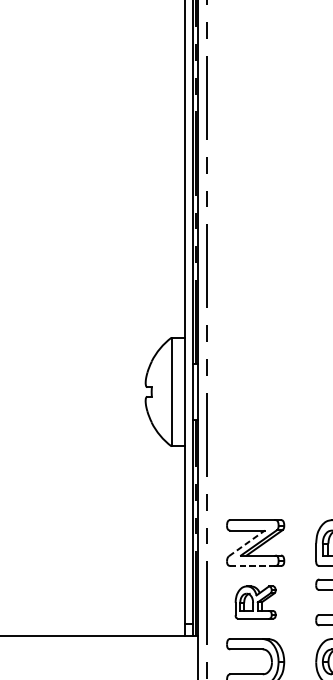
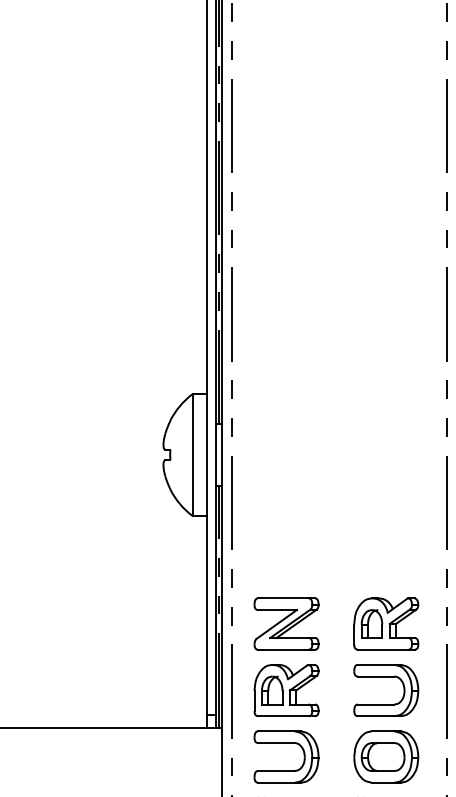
line: (246, 543) -> (276, 624), dashed -> solid
line: (252, 565) -> (282, 649), dashed -> solid
part: (255, 602) -> (286, 690), size x1.43

